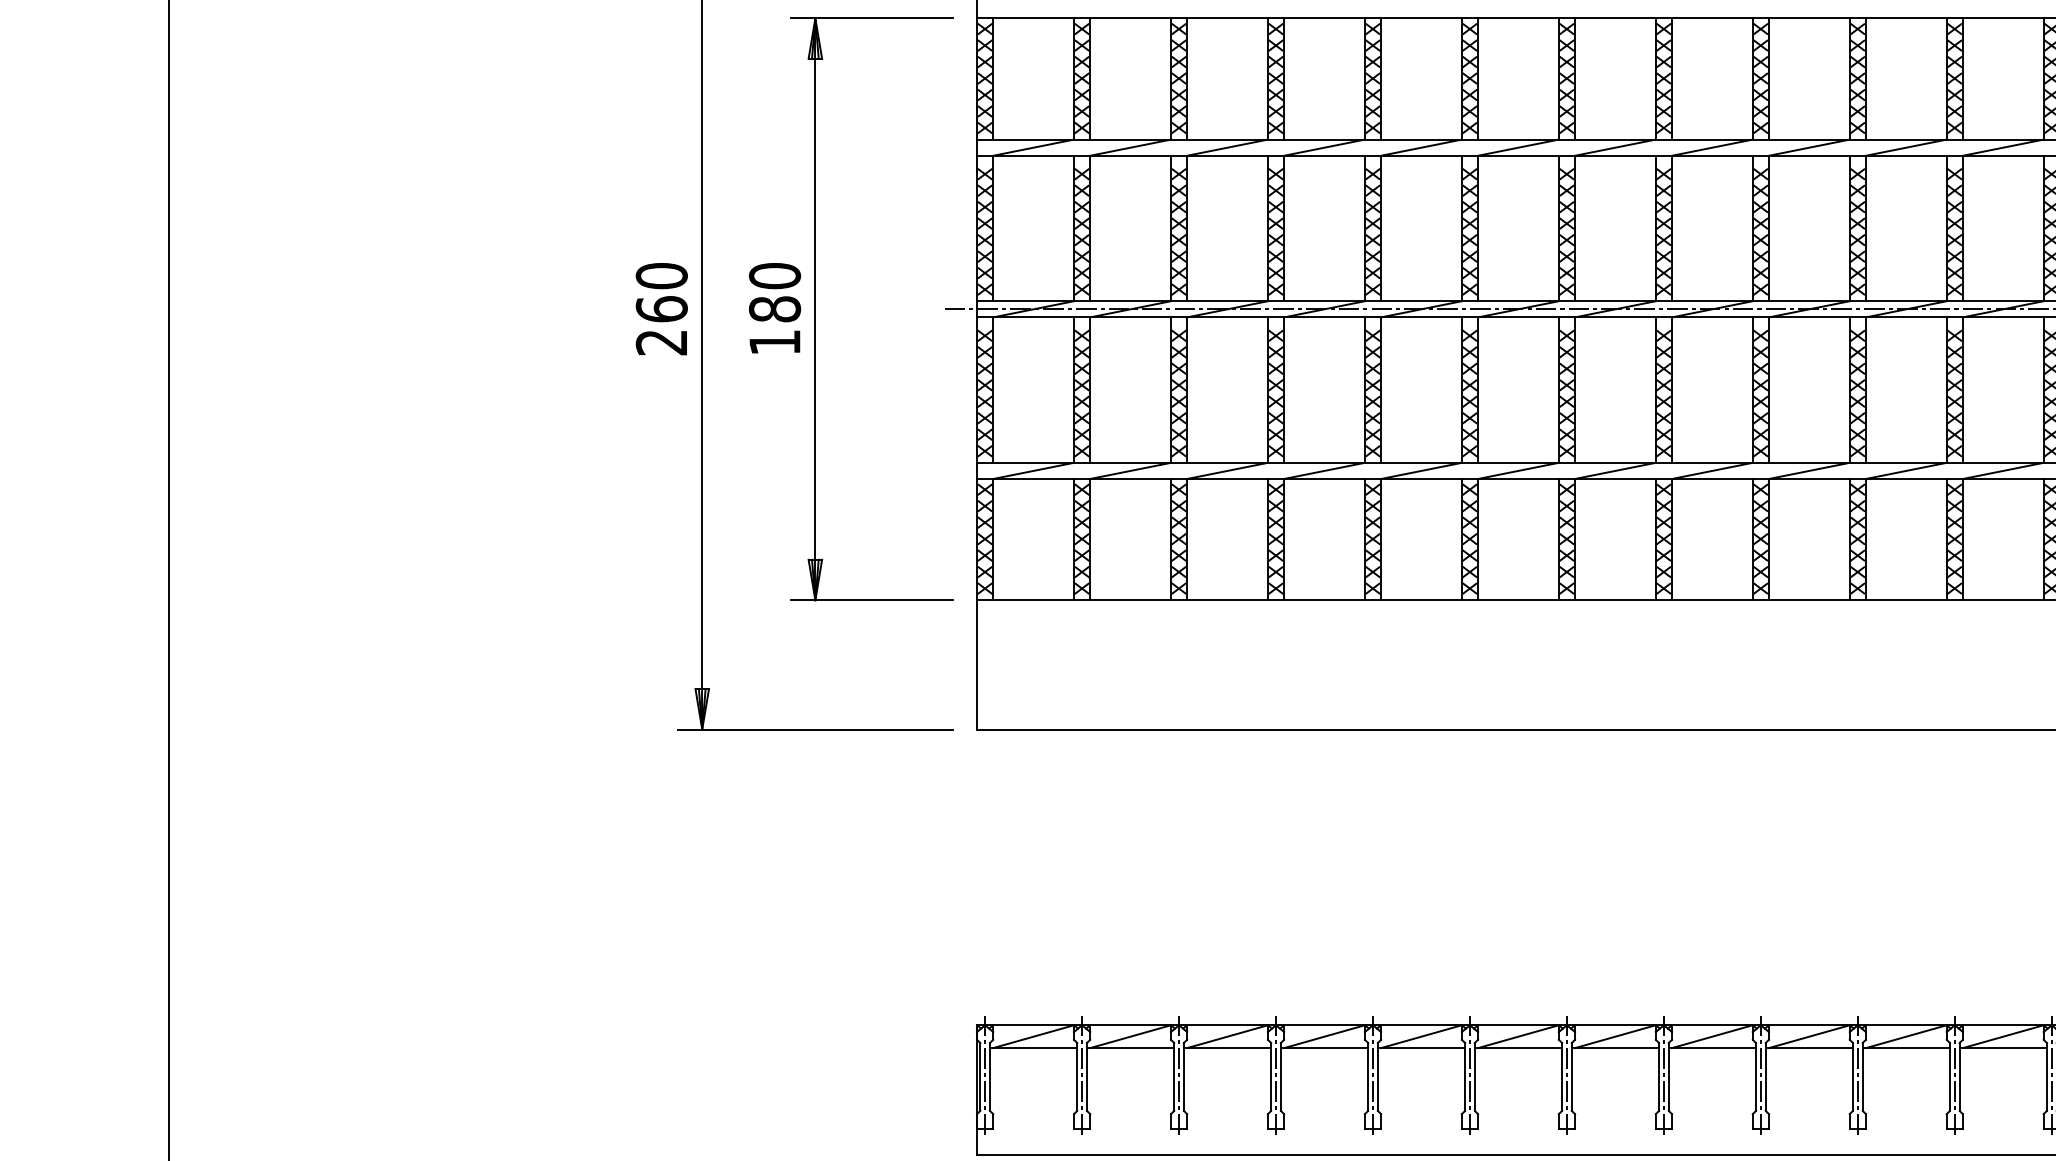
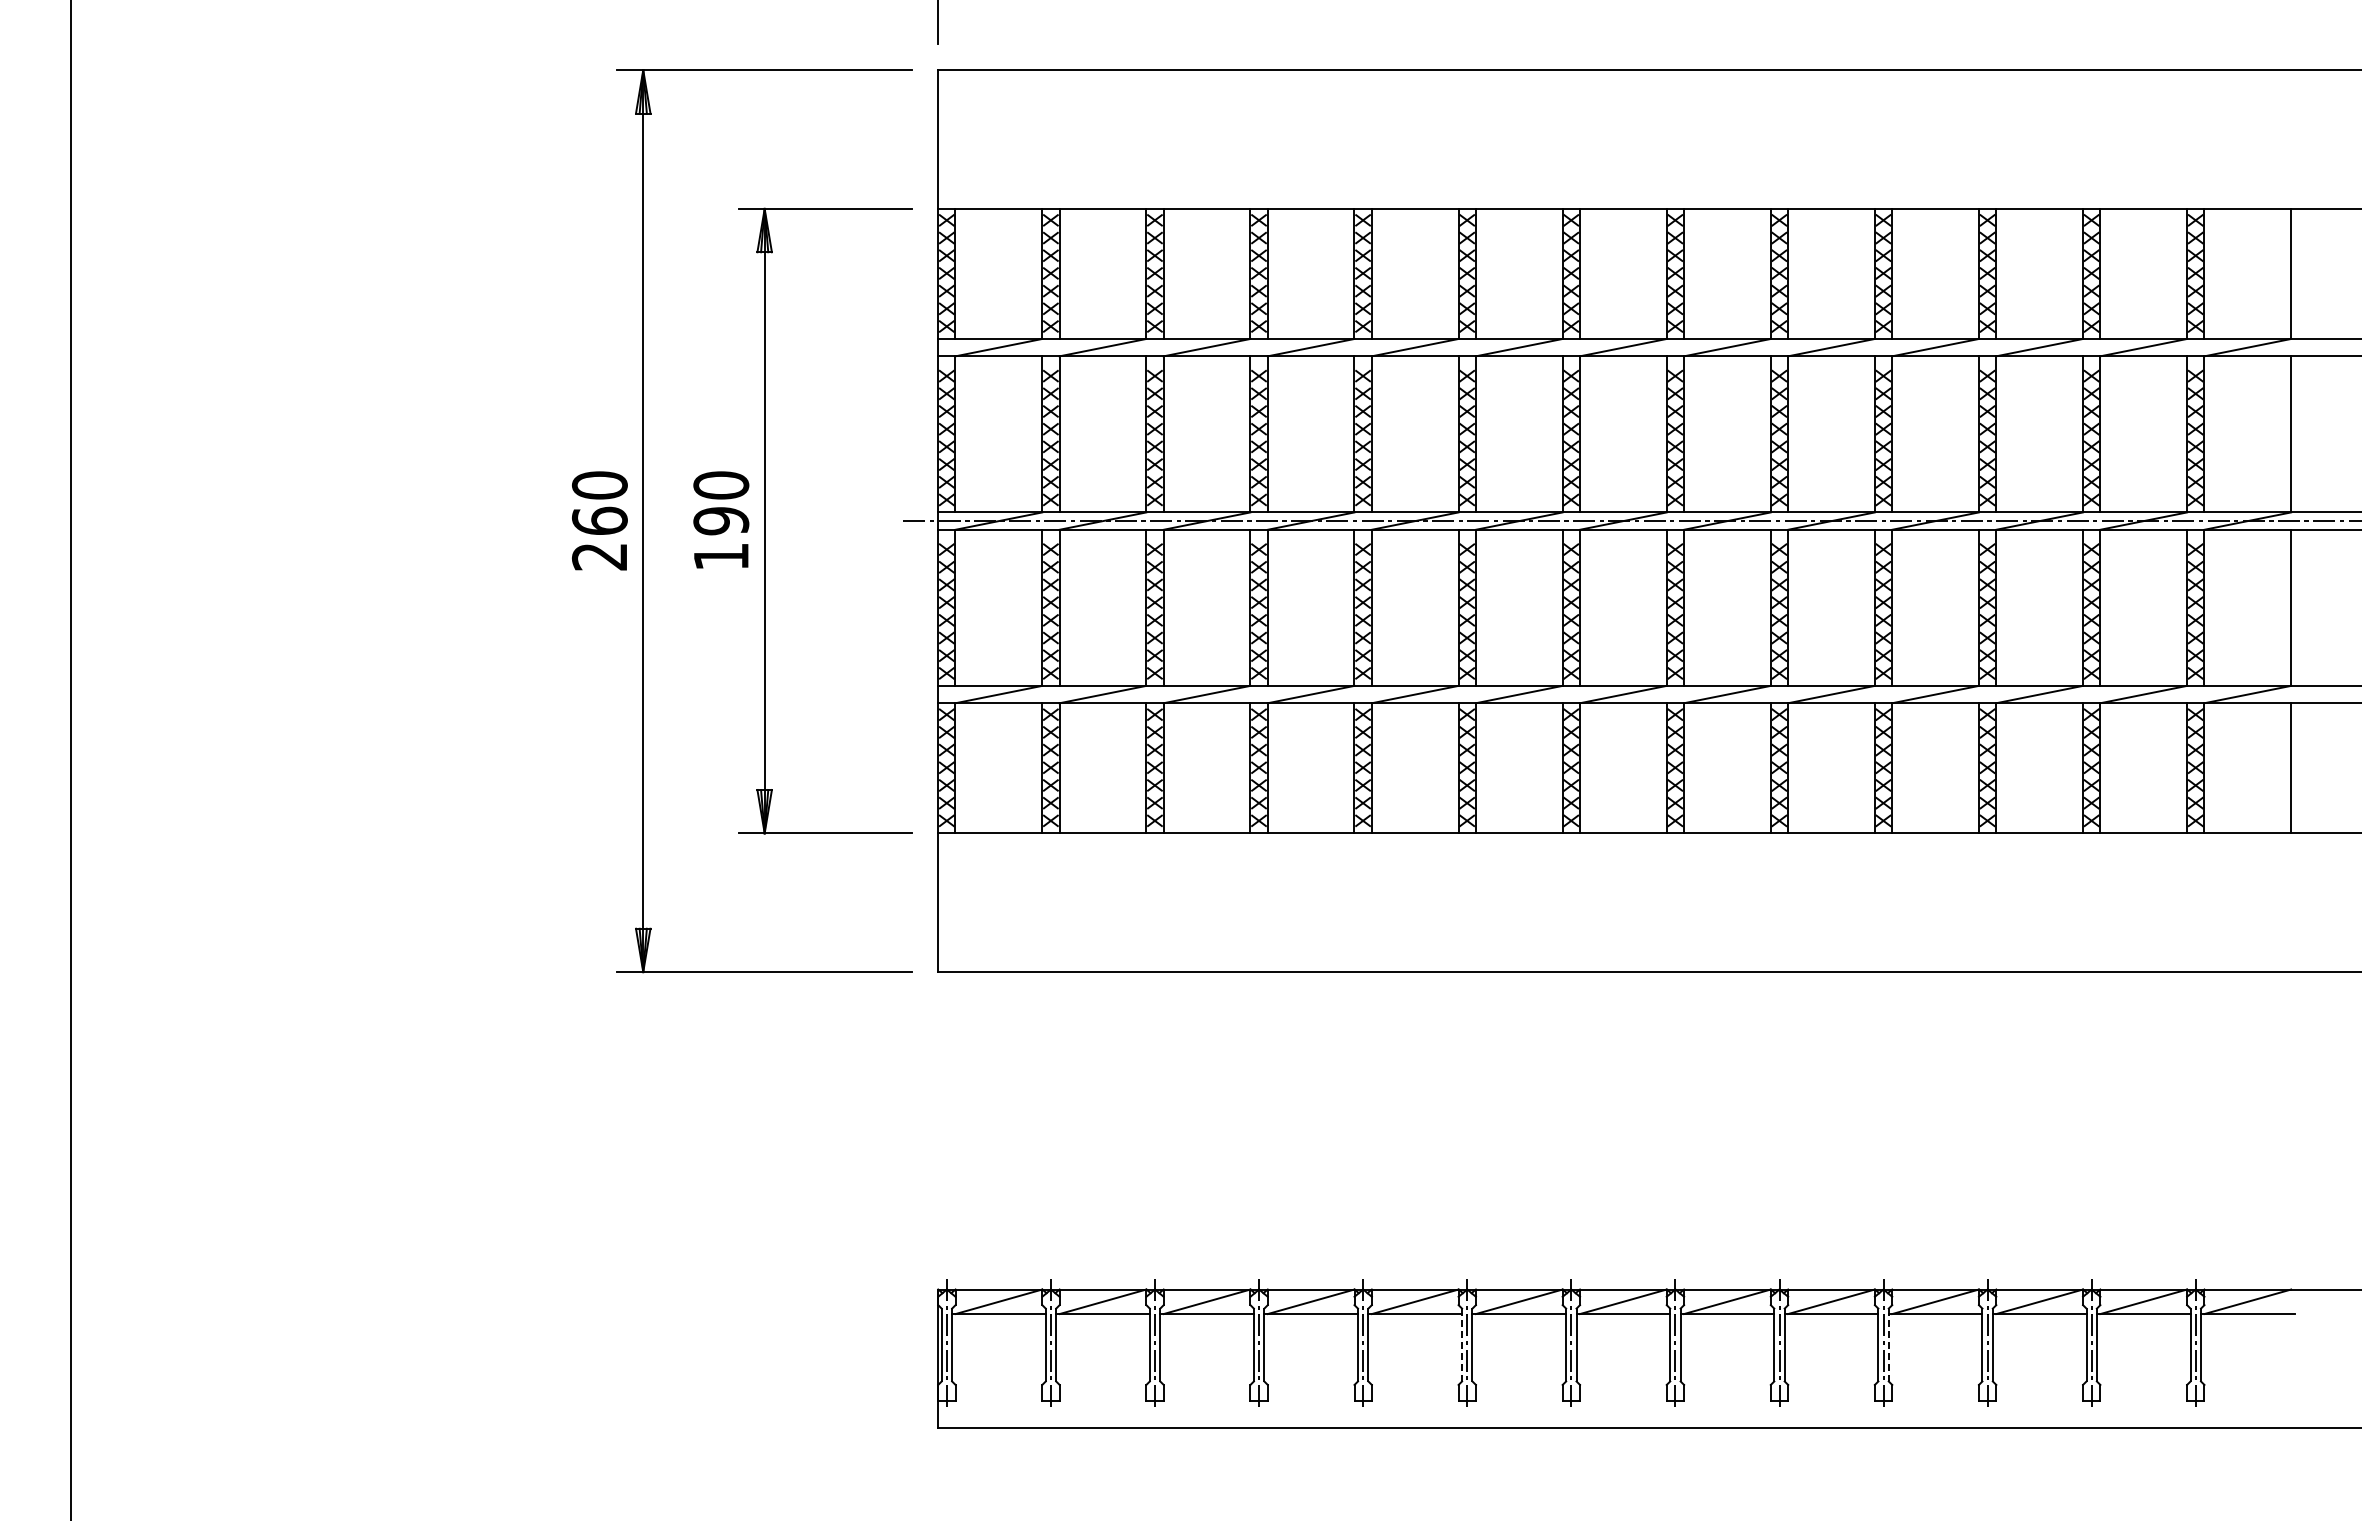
text: (775, 309) -> (721, 521), 180 -> 190
line: (1465, 1077) -> (1462, 1345), solid -> dashed
line: (1862, 1077) -> (1888, 1345), solid -> dashed

